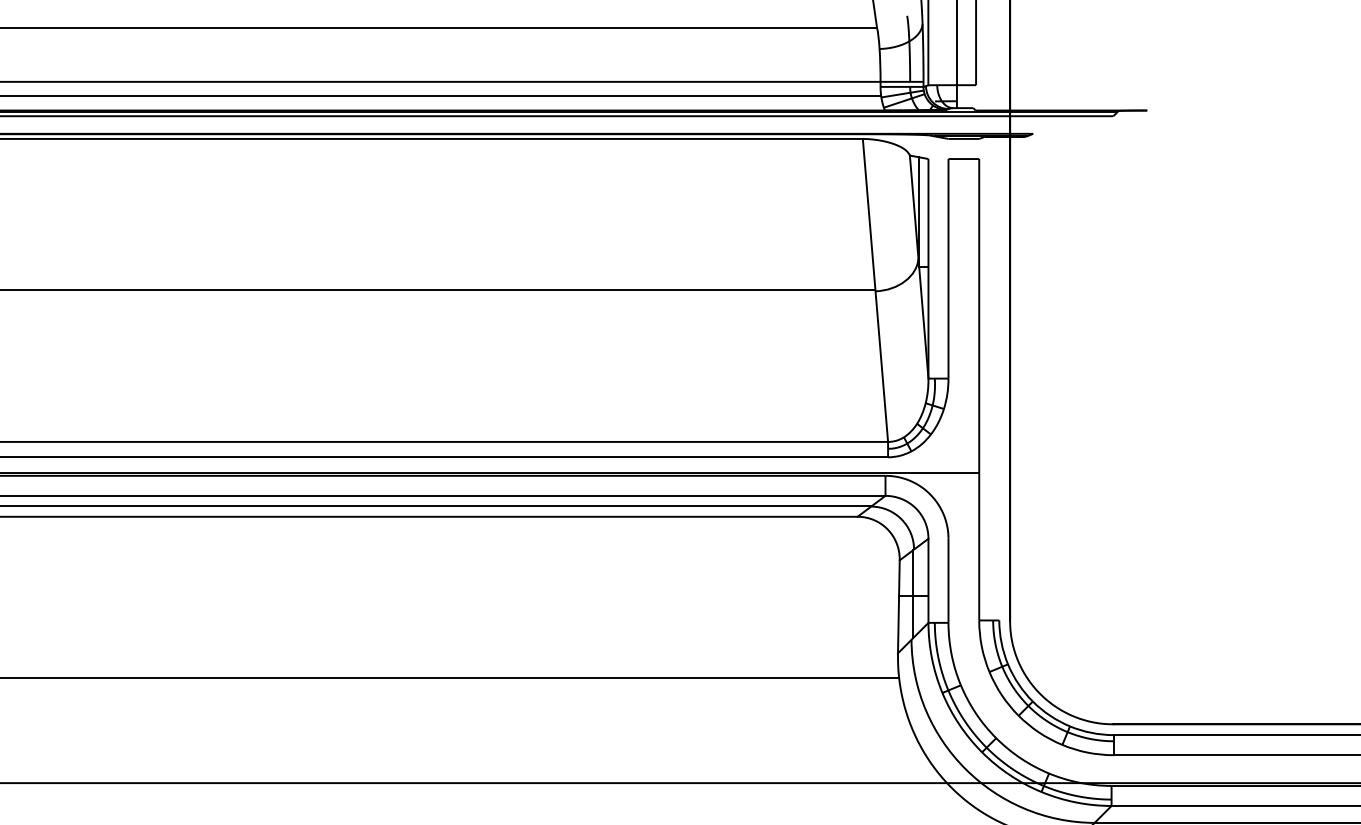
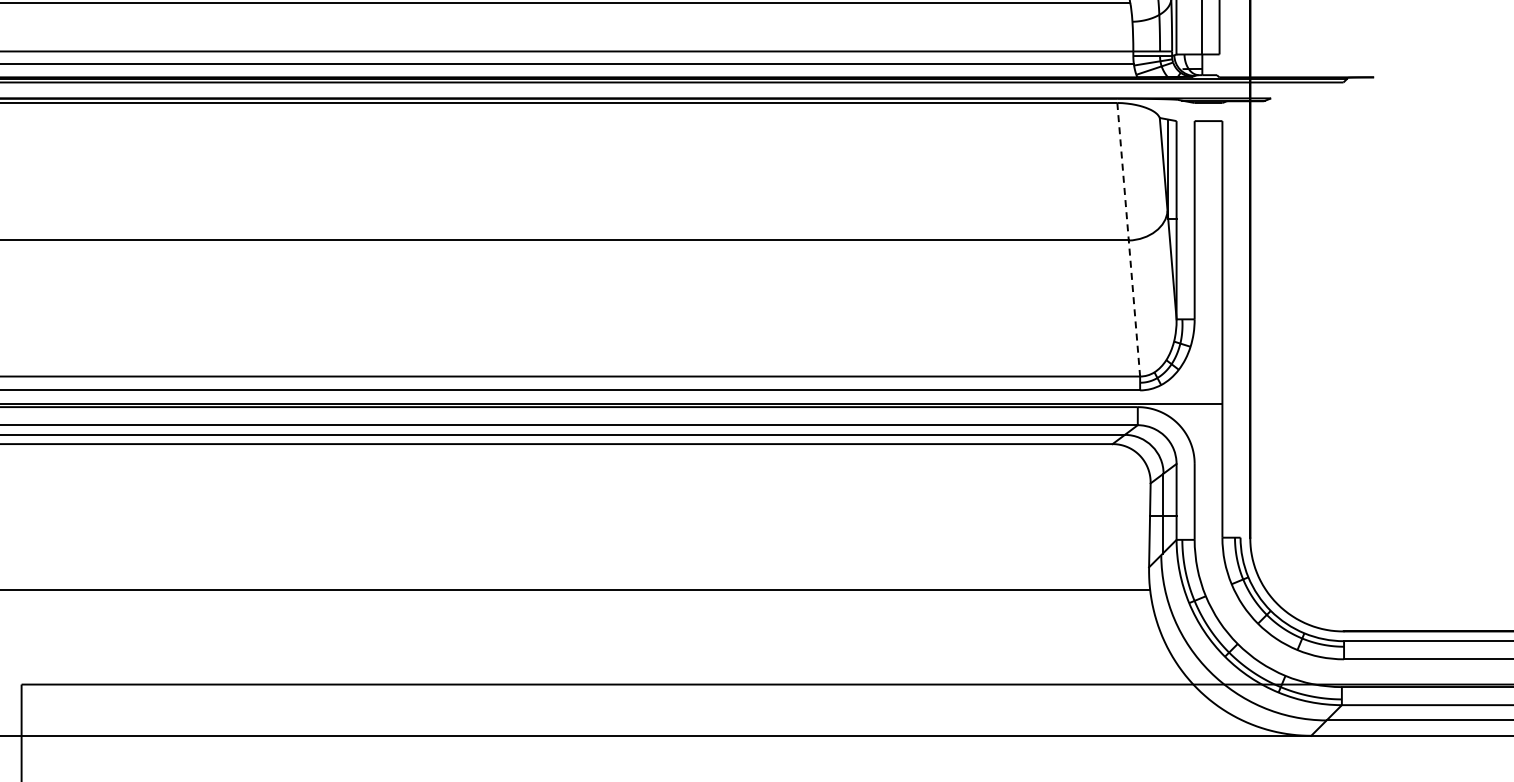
line: (875, 291) -> (1128, 240), solid -> dashed

